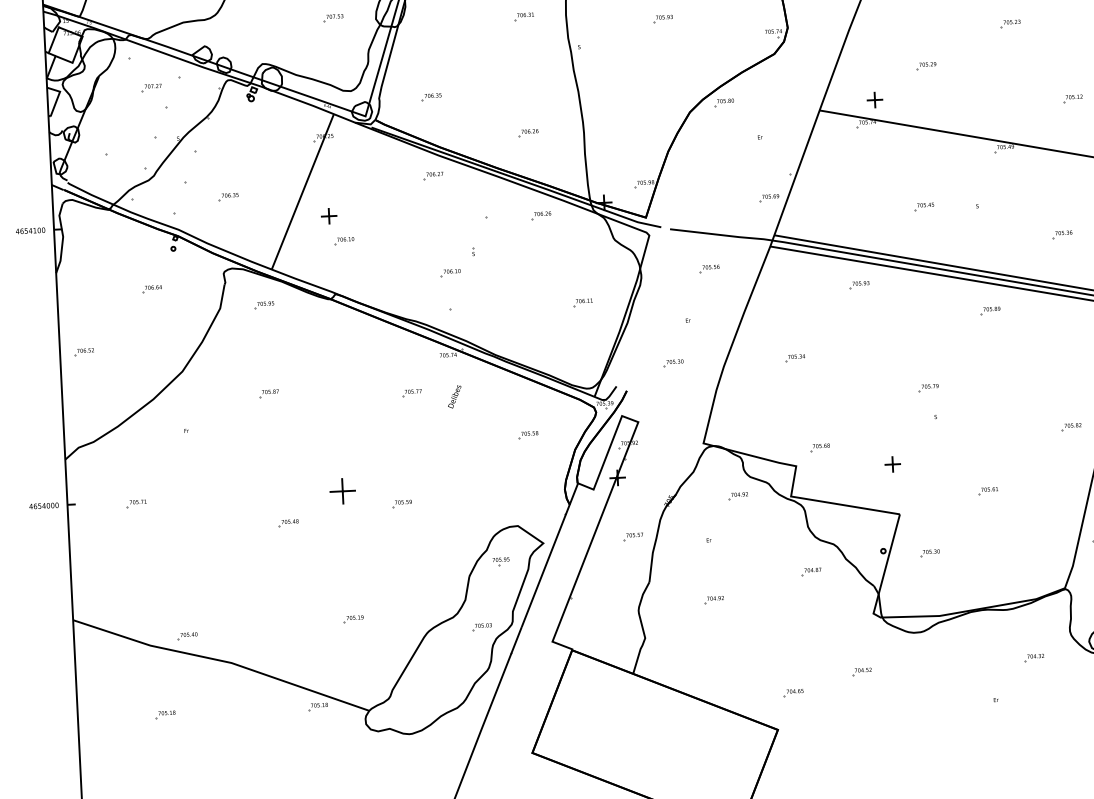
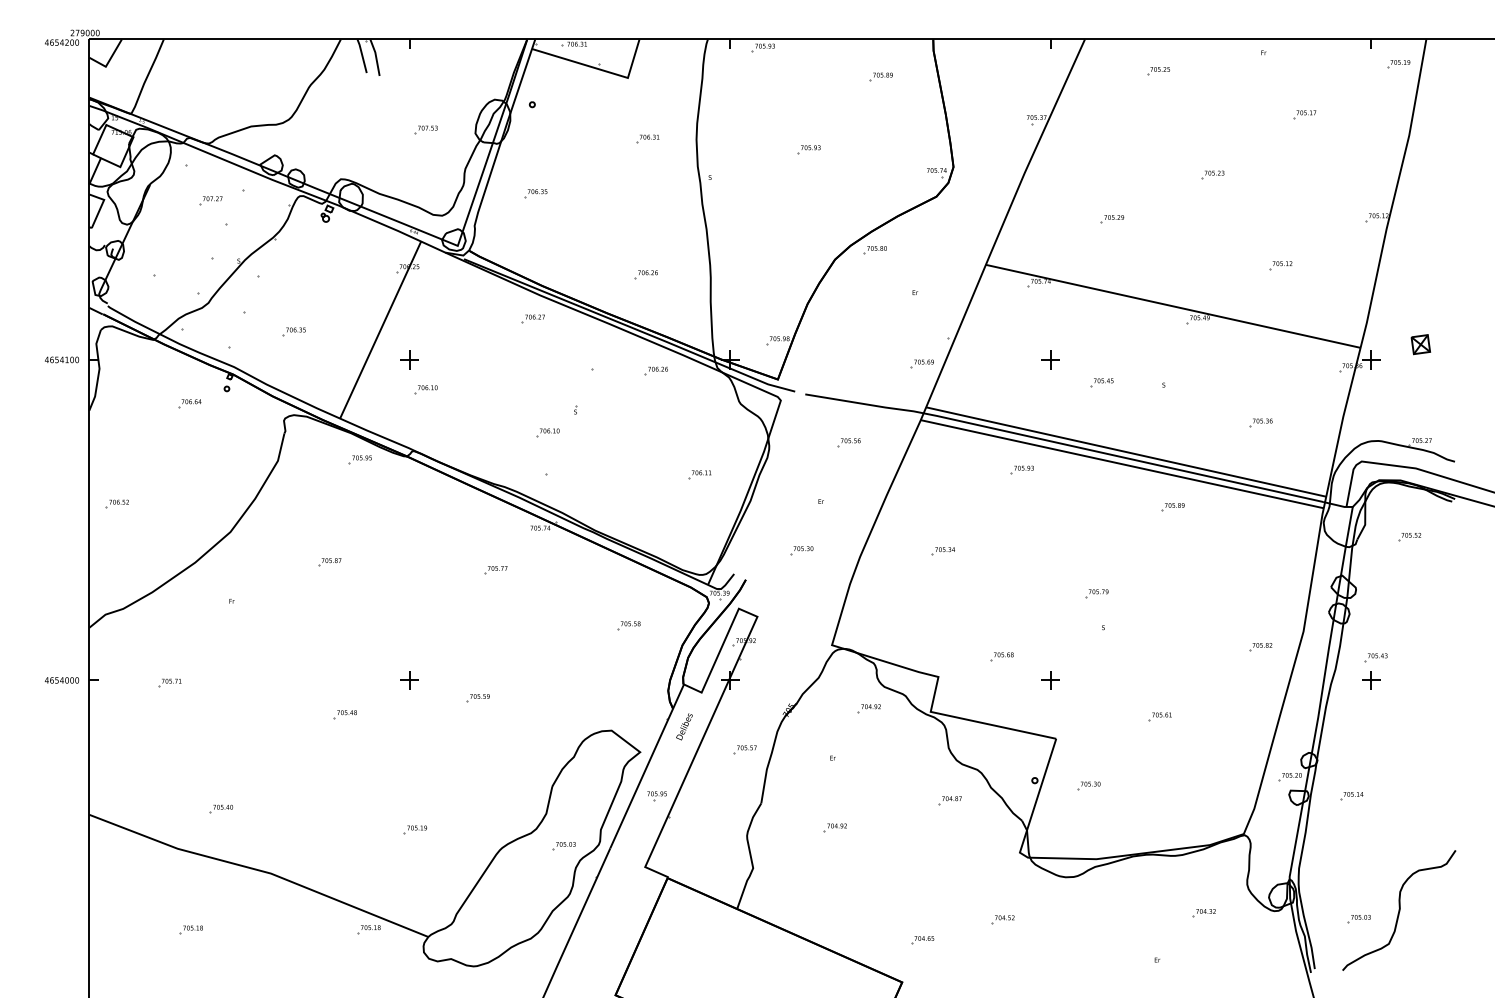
part: (431, 97) -> (535, 193), moved
part: (874, 99) -> (1050, 359), moved
part: (151, 289) -> (189, 403), moved
part: (263, 305) -> (359, 459), moved
text: (454, 396) -> (684, 726), moved
part: (819, 447) -> (1001, 656), moved
part: (342, 491) -> (409, 680), size x0.62
part: (500, 562) -> (656, 796), moved
part: (186, 635) -> (220, 808), moved

